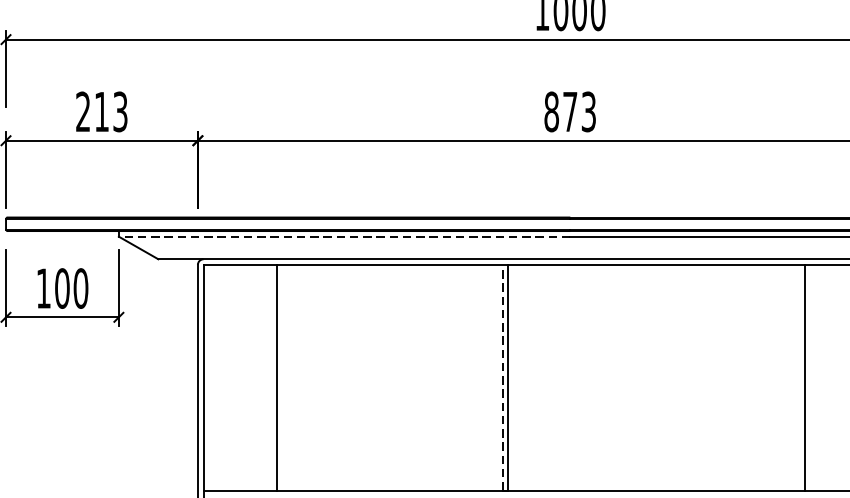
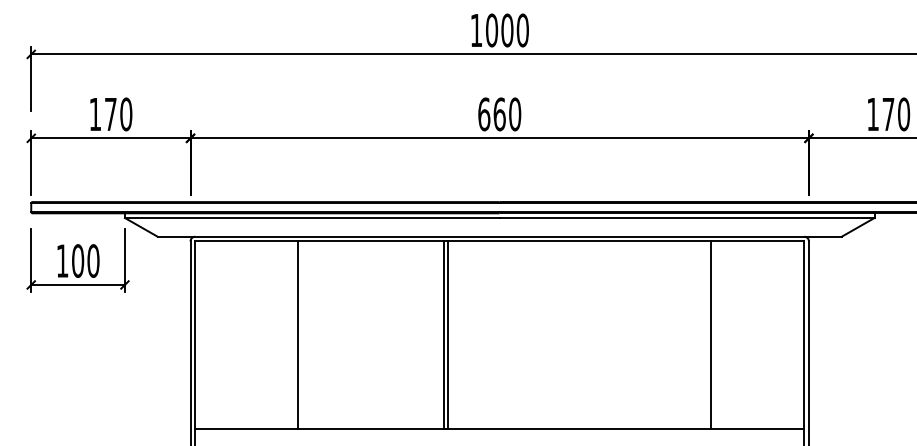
text: (101, 112) -> (110, 114), 213 -> 170
text: (570, 112) -> (499, 114), 873 -> 660
line: (343, 237) -> (311, 218), dashed -> solid
line: (277, 377) -> (298, 334), moved
line: (804, 377) -> (710, 334), moved
line: (502, 378) -> (443, 335), dashed -> solid

